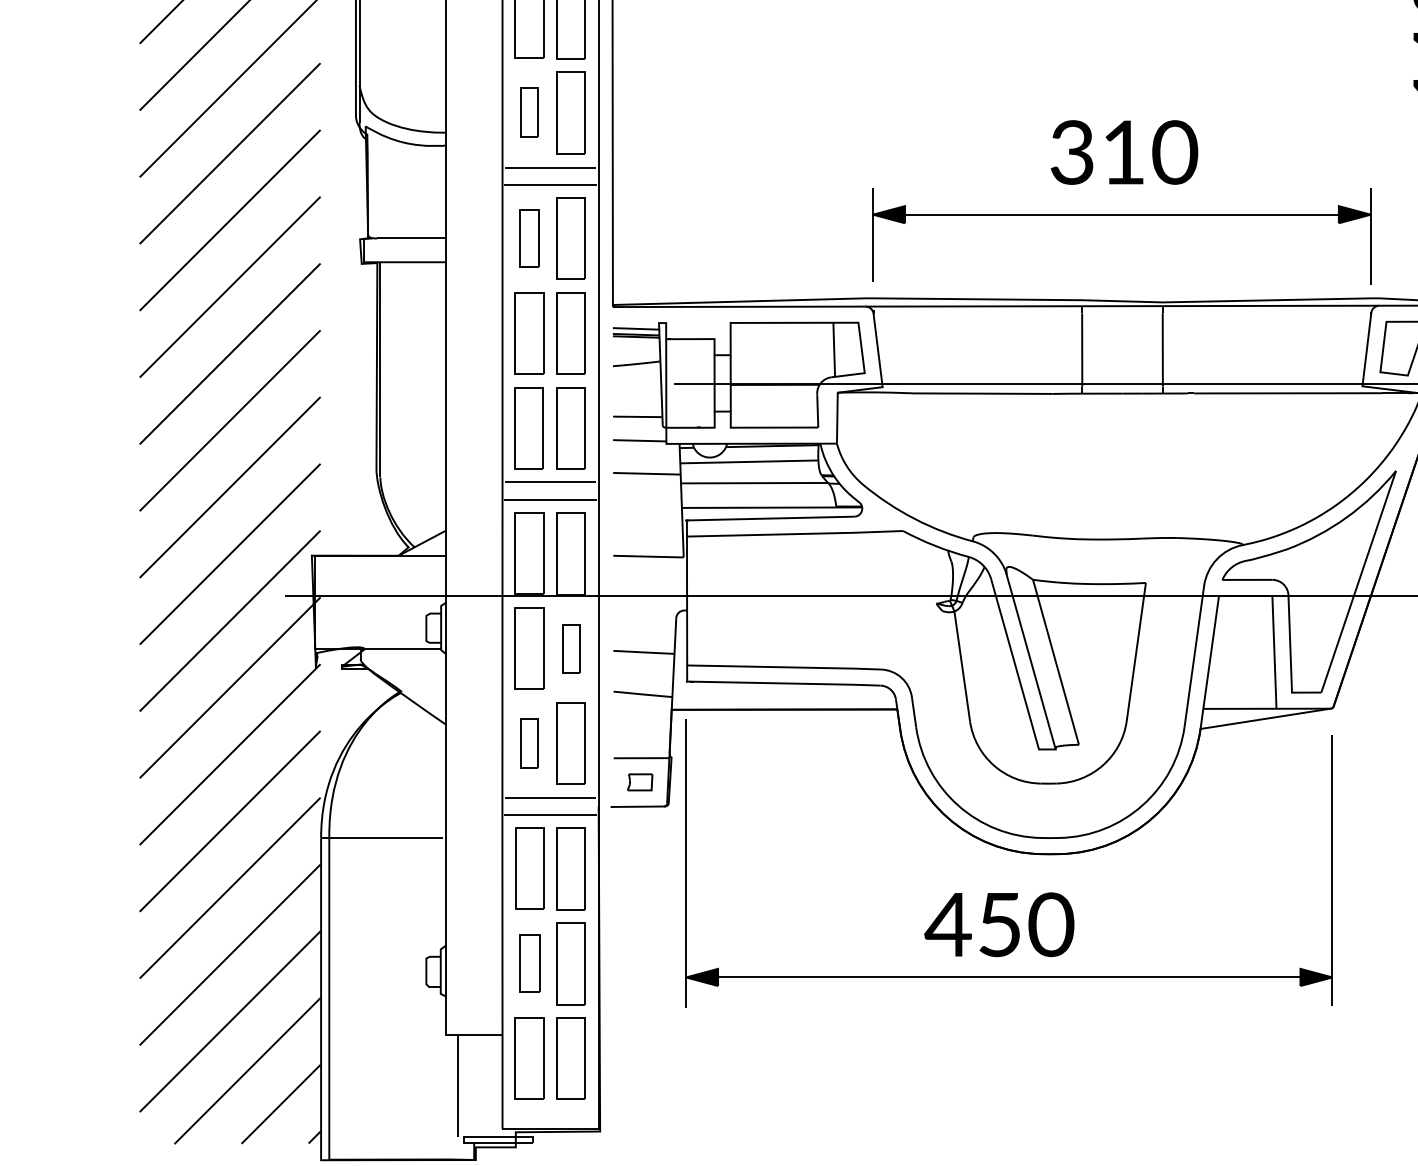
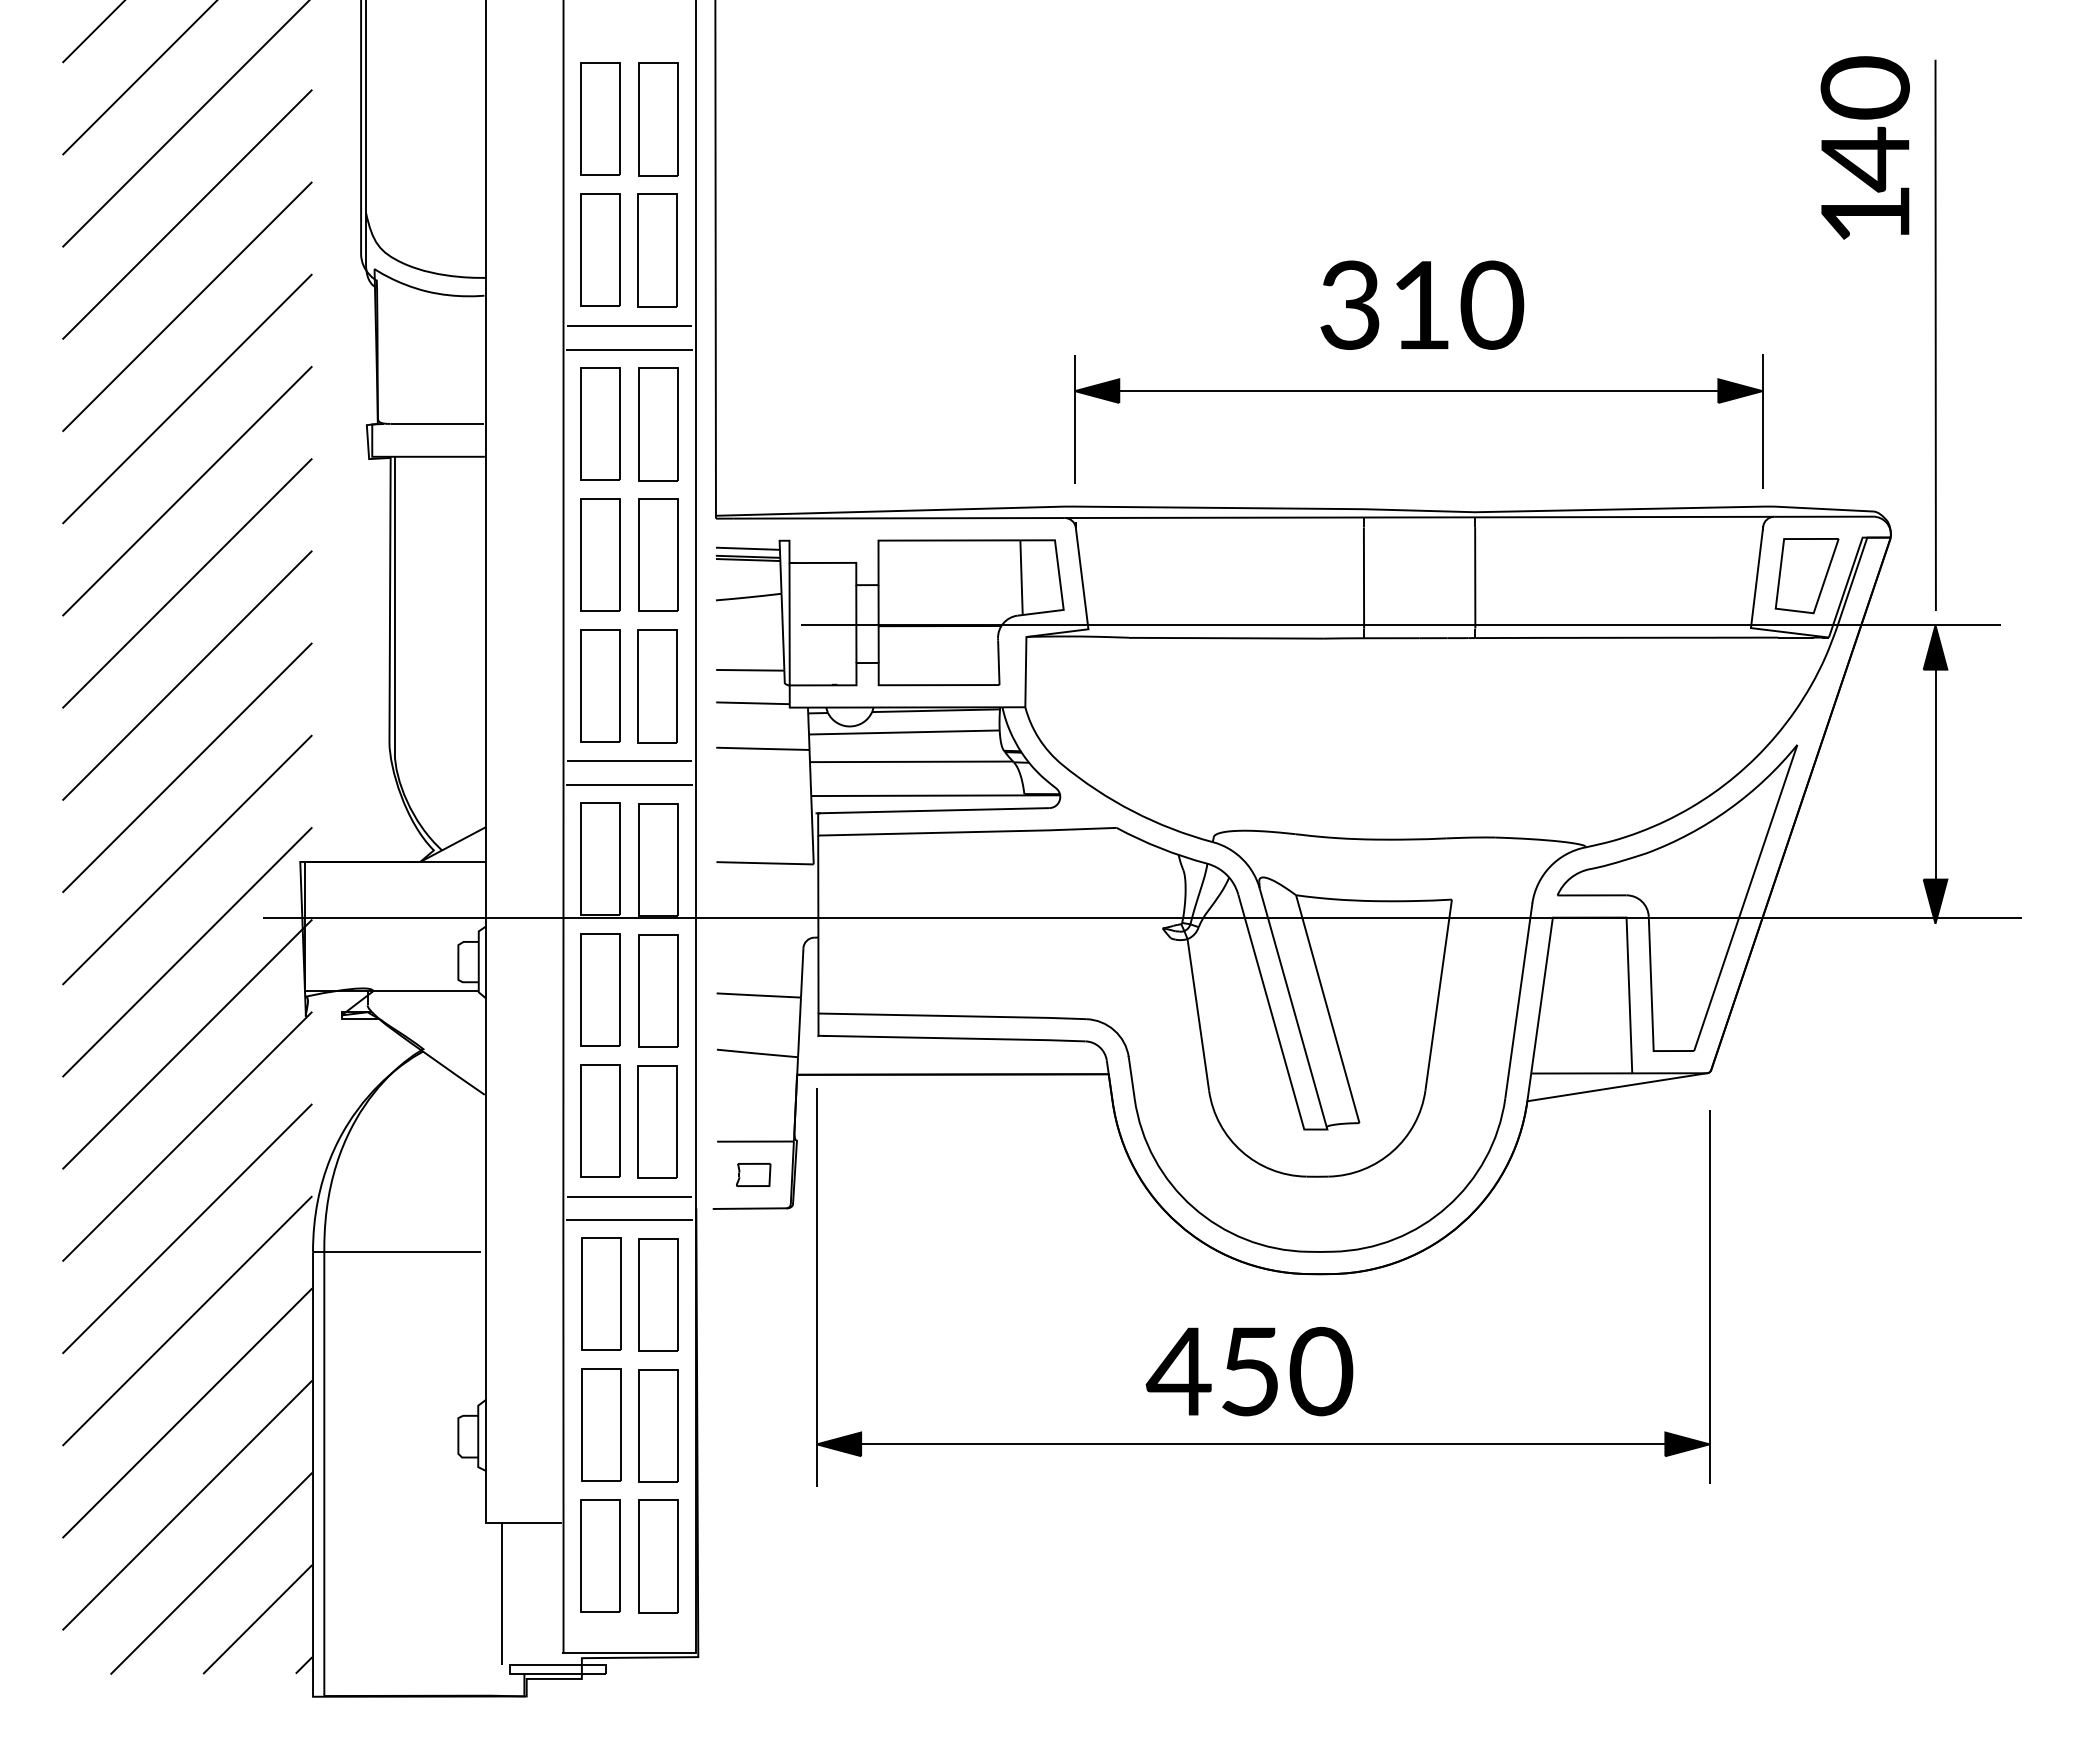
part: (529, 112) -> (600, 249), size x1.67
part: (529, 238) -> (600, 423), size x1.43
part: (571, 648) -> (658, 990), size x1.67
part: (529, 742) -> (600, 1120), size x1.67
part: (530, 963) -> (601, 1424), size x1.43

